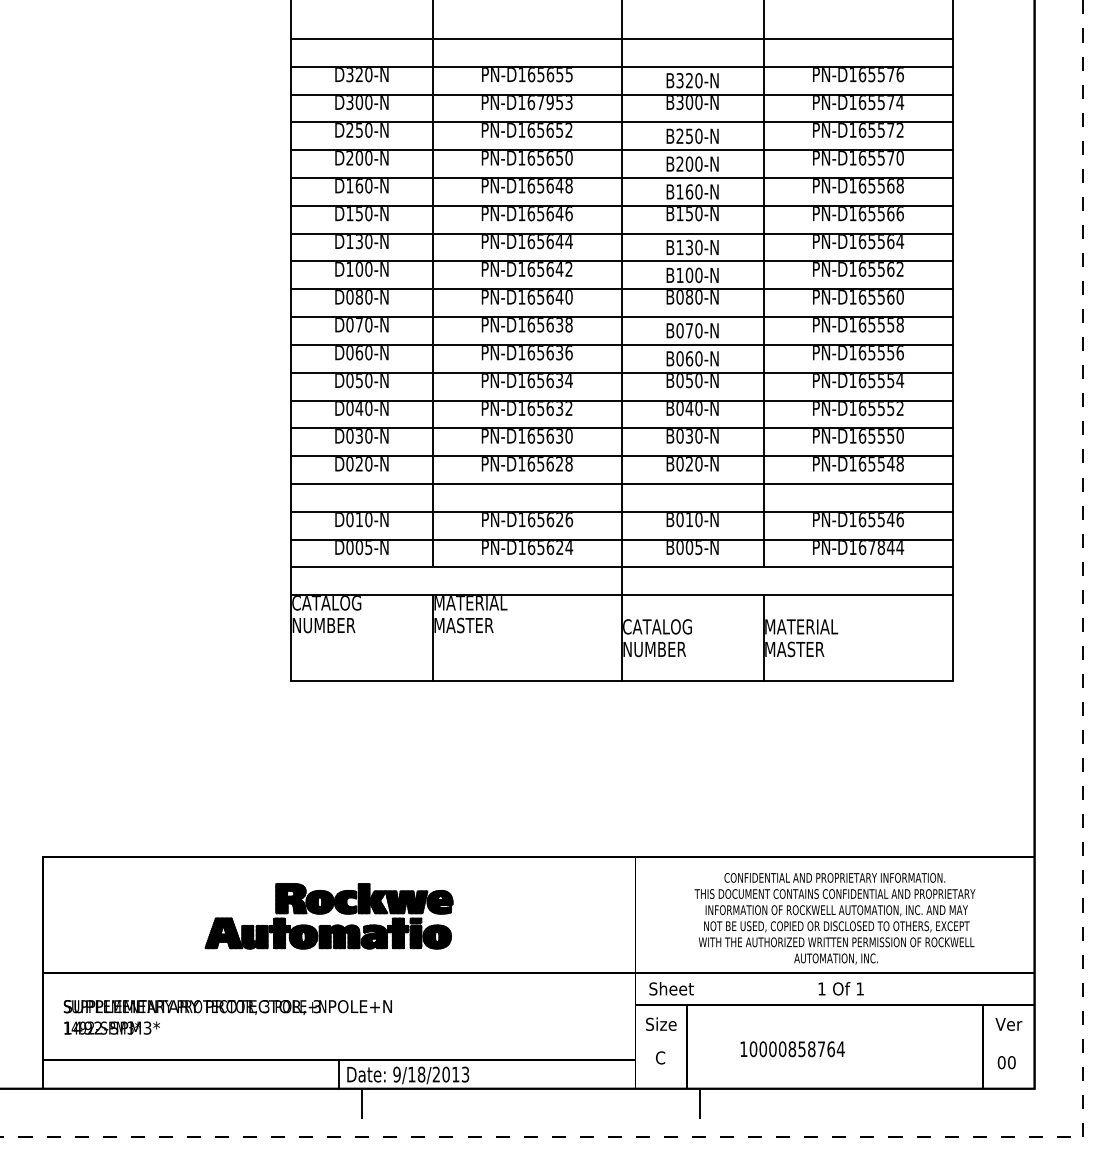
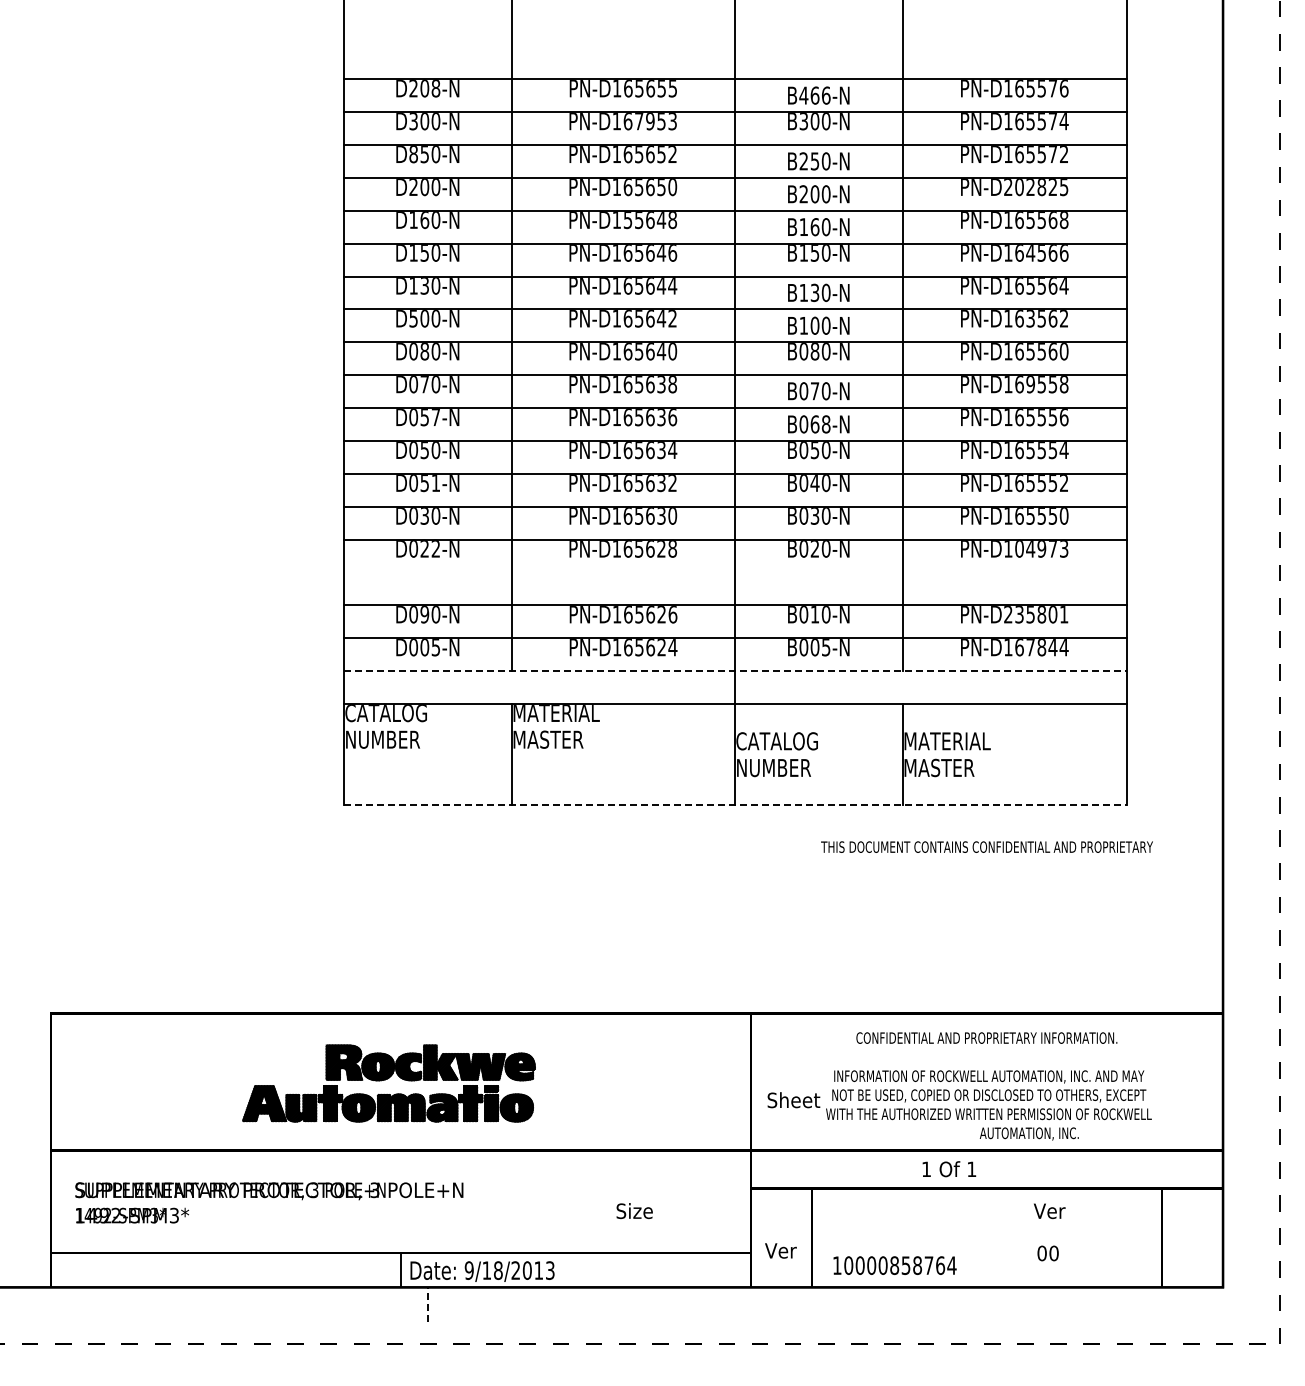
line: (622, 39) -> (735, 46), removed
text: (359, 74) -> (424, 88), D320-N -> D208-N
text: (689, 80) -> (814, 95), B320-N -> B466-N
text: (349, 130) -> (413, 154), D250-N -> D850-N
text: (876, 158) -> (1036, 187), PN-D165570 -> PN-D202825
text: (530, 186) -> (627, 220), PN-D165648 -> PN-D155648
text: (871, 214) -> (1030, 253), PN-D165566 -> PN-D164566
text: (349, 269) -> (413, 318), D100-N -> D500-N
text: (871, 269) -> (1030, 318), PN-D165562 -> PN-D163562
text: (871, 325) -> (1030, 384), PN-D165558 -> PN-D169558
text: (364, 352) -> (430, 417), D060-N -> D057-N
text: (698, 358) -> (825, 424), B060-N -> B068-N
text: (364, 408) -> (430, 483), D040-N -> D051-N
text: (368, 464) -> (435, 549), D020-N -> D022-N
text: (881, 464) -> (1041, 549), PN-D165548 -> PN-D104973
line: (622, 484) -> (735, 572), removed
text: (359, 519) -> (424, 614), D010-N -> D090-N
text: (876, 519) -> (1036, 614), PN-D165546 -> PN-D235801
line: (622, 567) -> (735, 671), solid -> dashed
line: (622, 681) -> (735, 805), solid -> dashed
text: (834, 893) -> (986, 846), moved
text: (835, 958) -> (1028, 1133), moved
text: (671, 989) -> (793, 1100), moved
text: (841, 989) -> (949, 1169), moved
text: (661, 1024) -> (634, 1211), moved
text: (1008, 1024) -> (1049, 1211), moved
text: (792, 1049) -> (894, 1265), moved
text: (660, 1057) -> (780, 1250), C -> Ver
text: (1006, 1062) -> (1047, 1253), moved
line: (361, 1102) -> (427, 1303), solid -> dashed
line: (700, 1103) -> (827, 1304), removed

